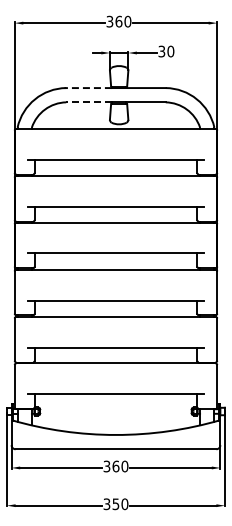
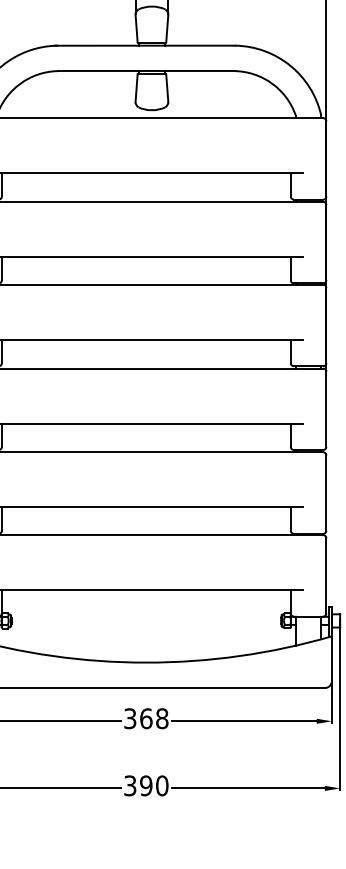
line: (88, 88) -> (97, 46), dashed -> solid
line: (89, 102) -> (99, 71), dashed -> solid
text: (124, 466) -> (161, 718), 360 -> 368
text: (115, 503) -> (145, 784), 350 -> 390

